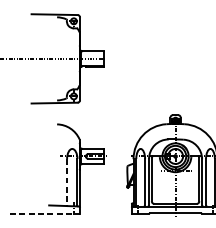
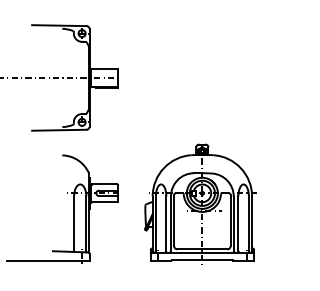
line: (67, 182) -> (74, 224), dashed -> solid
line: (45, 214) -> (48, 261), dashed -> solid

